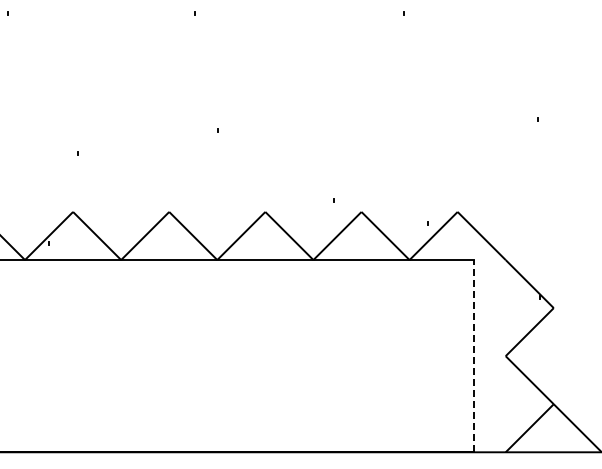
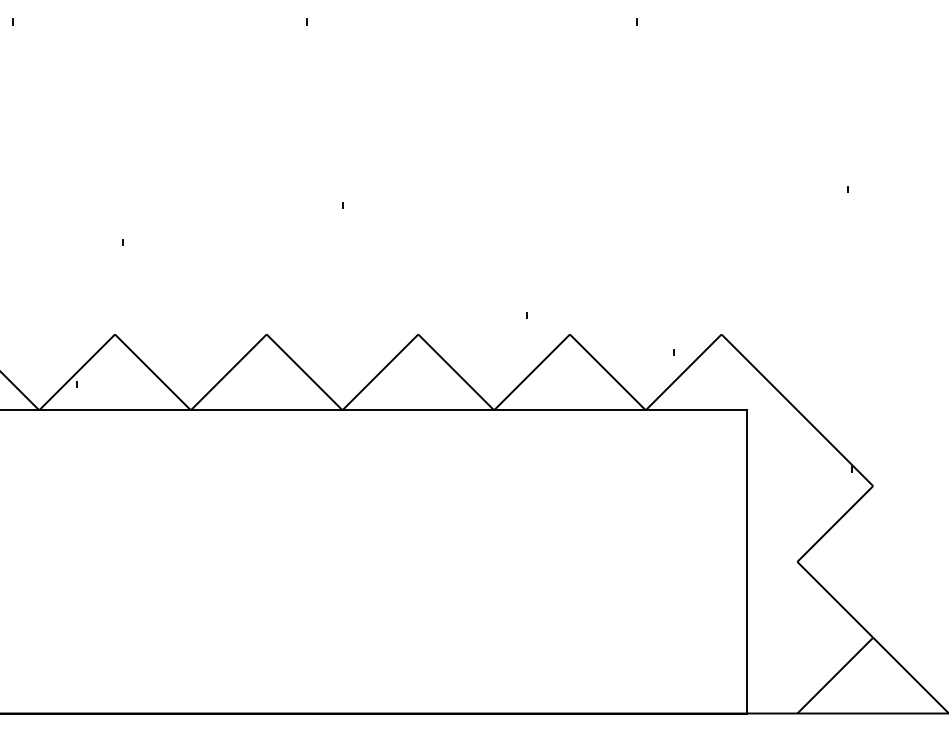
line: (473, 355) -> (746, 560), dashed -> solid

